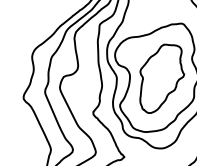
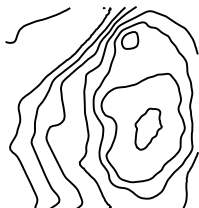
part: (162, 79) -> (148, 129), size x0.6

